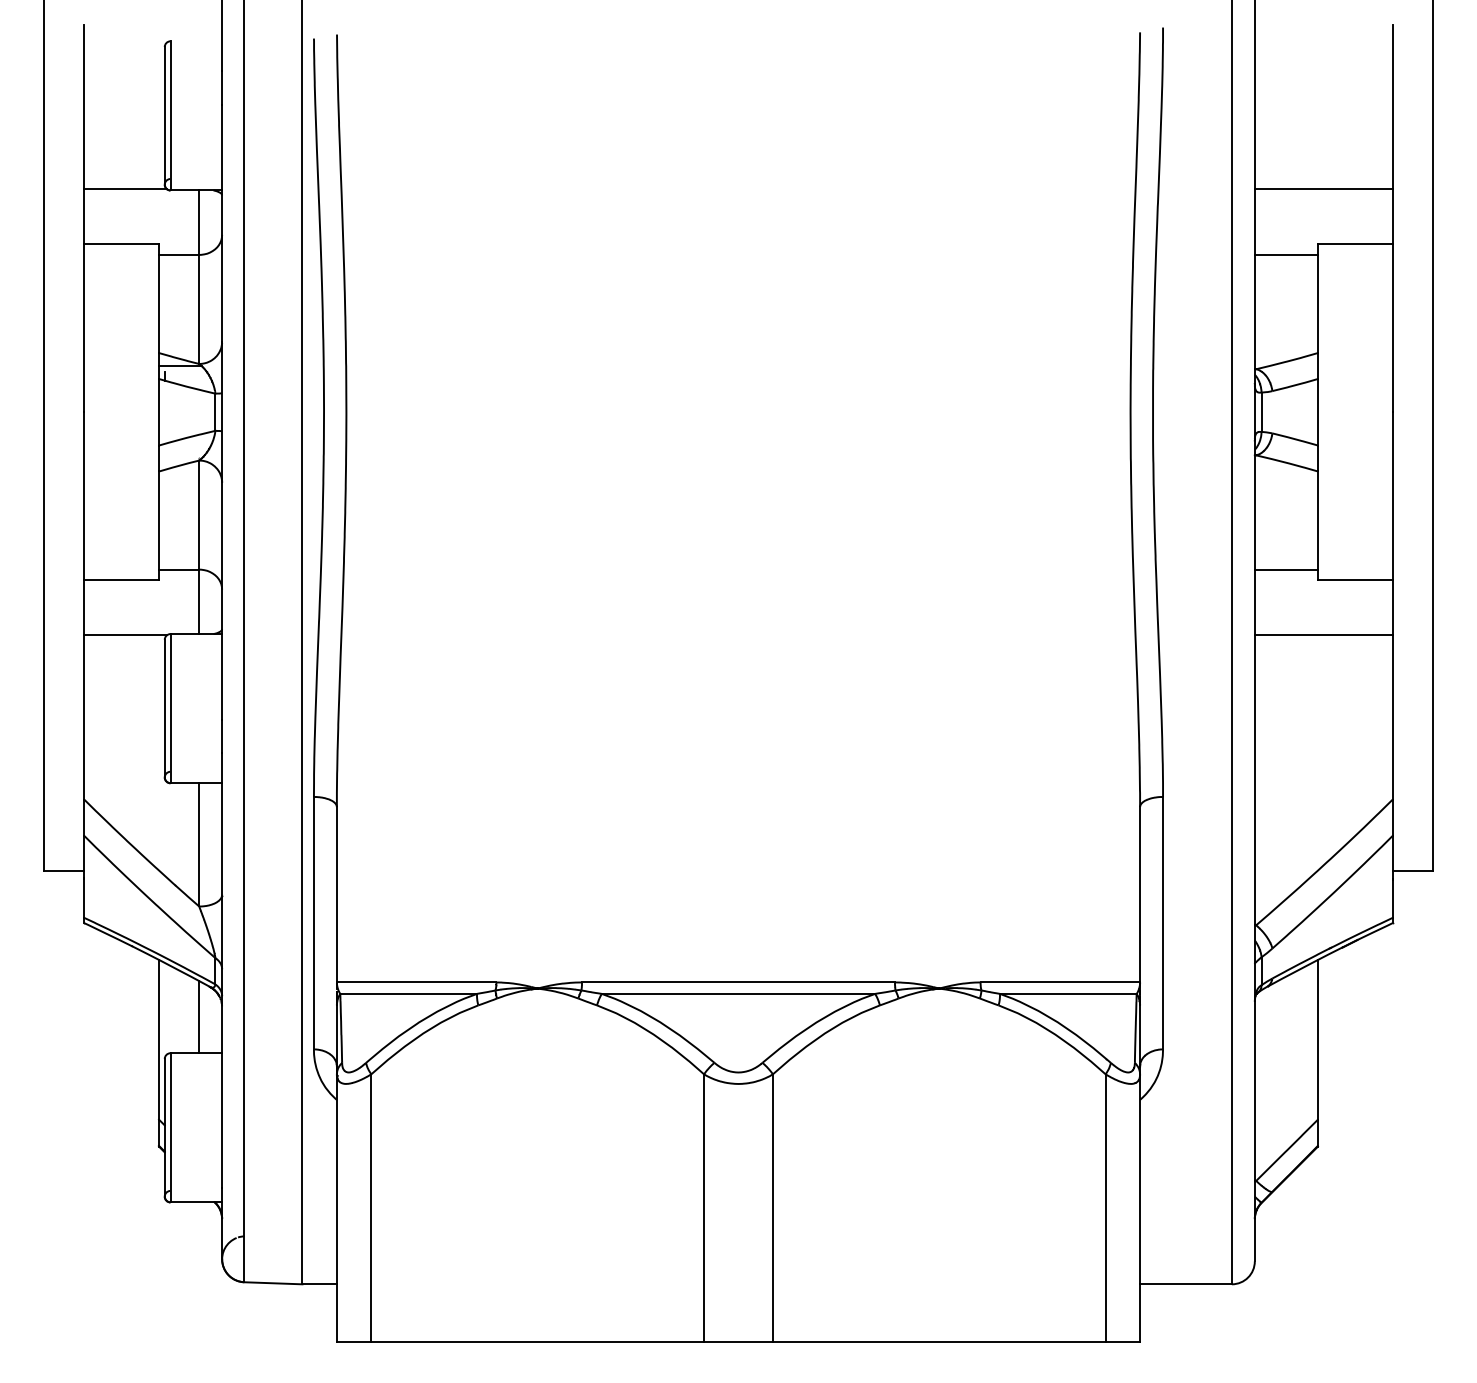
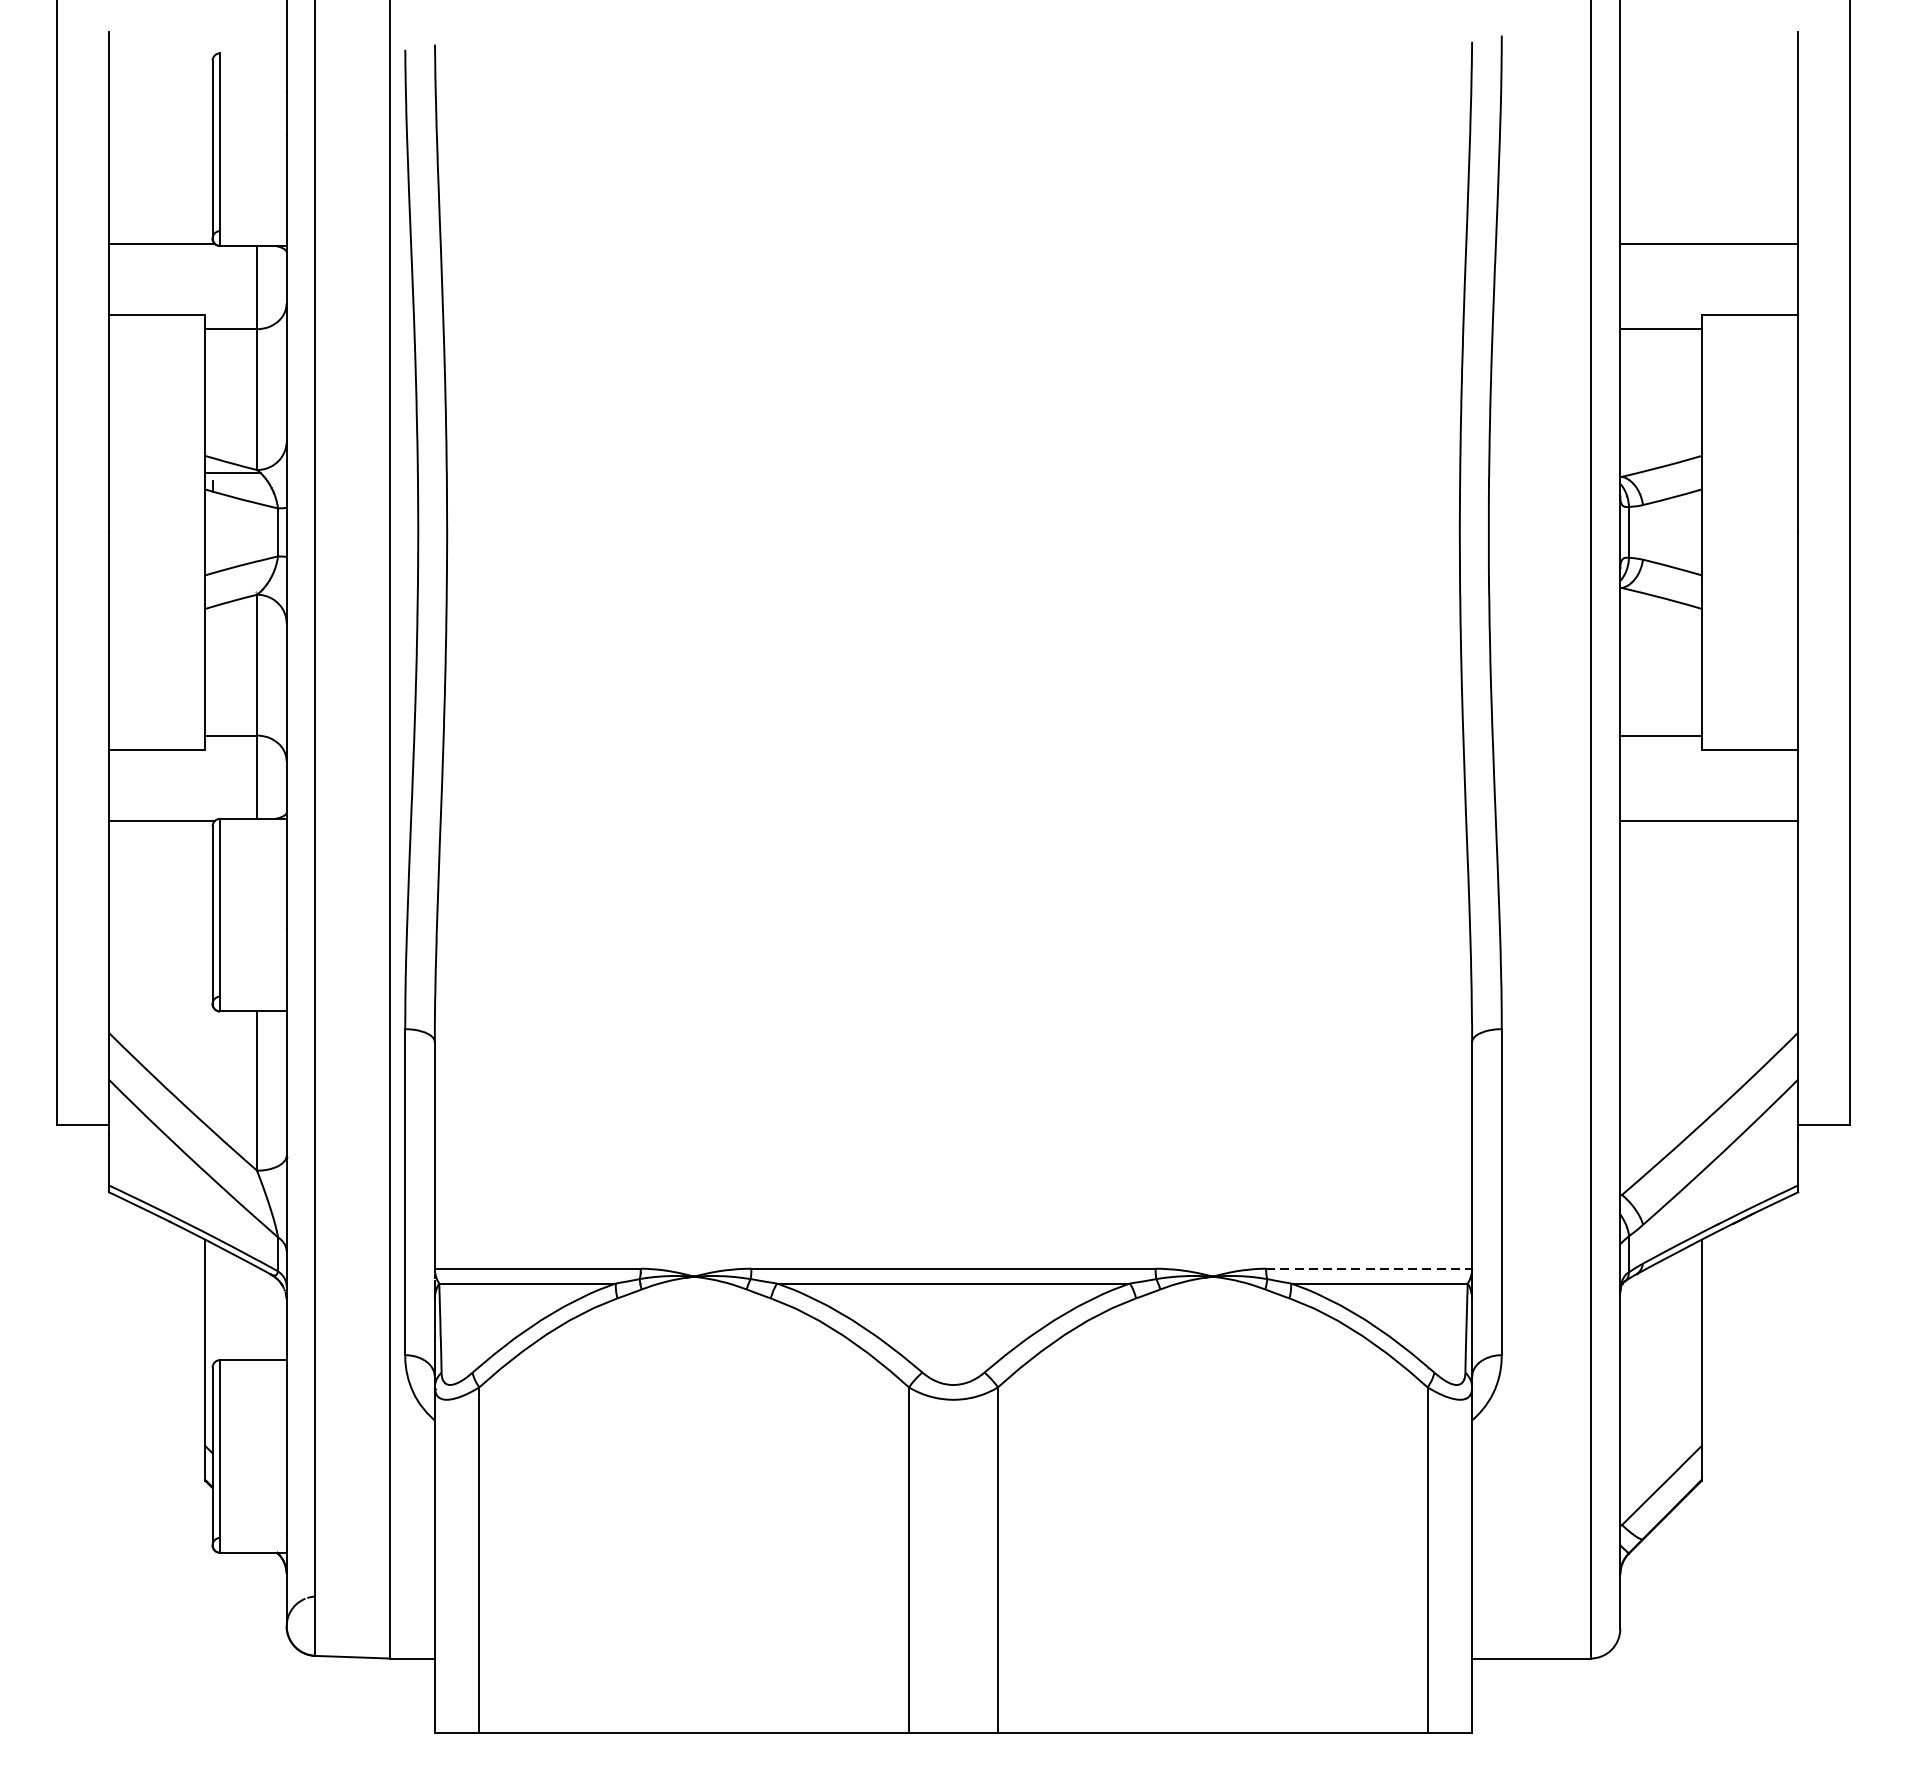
line: (1060, 982) -> (1369, 1268), solid -> dashed
line: (199, 1017) -> (257, 1313), removed

